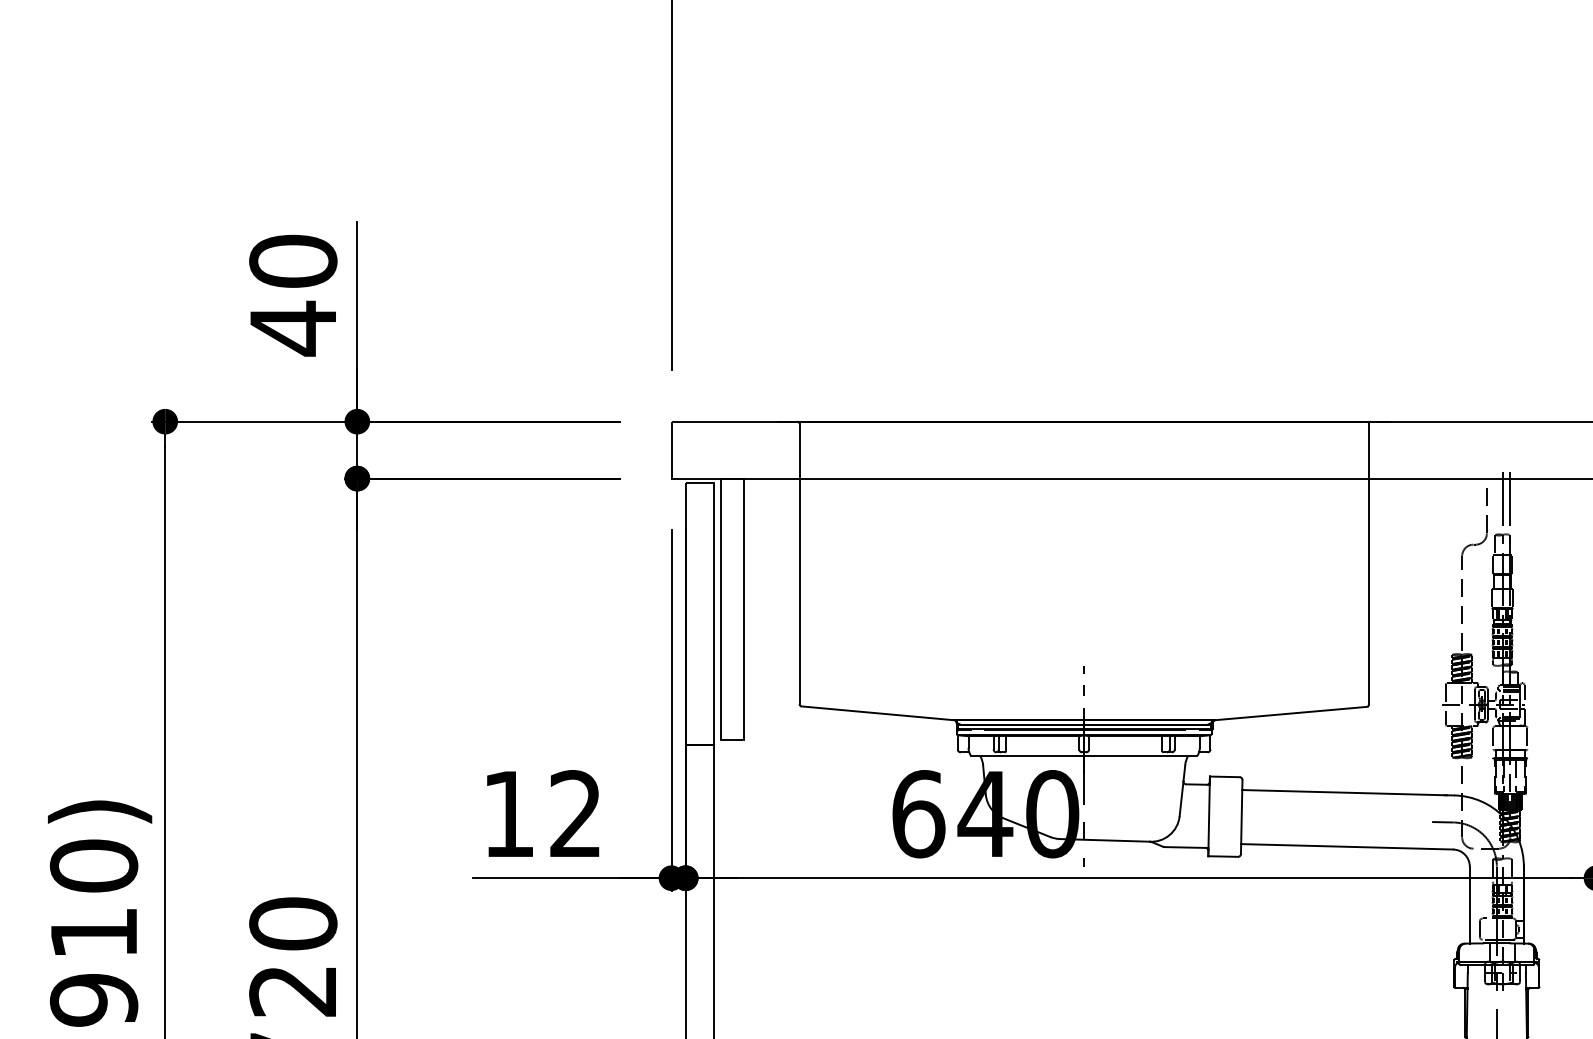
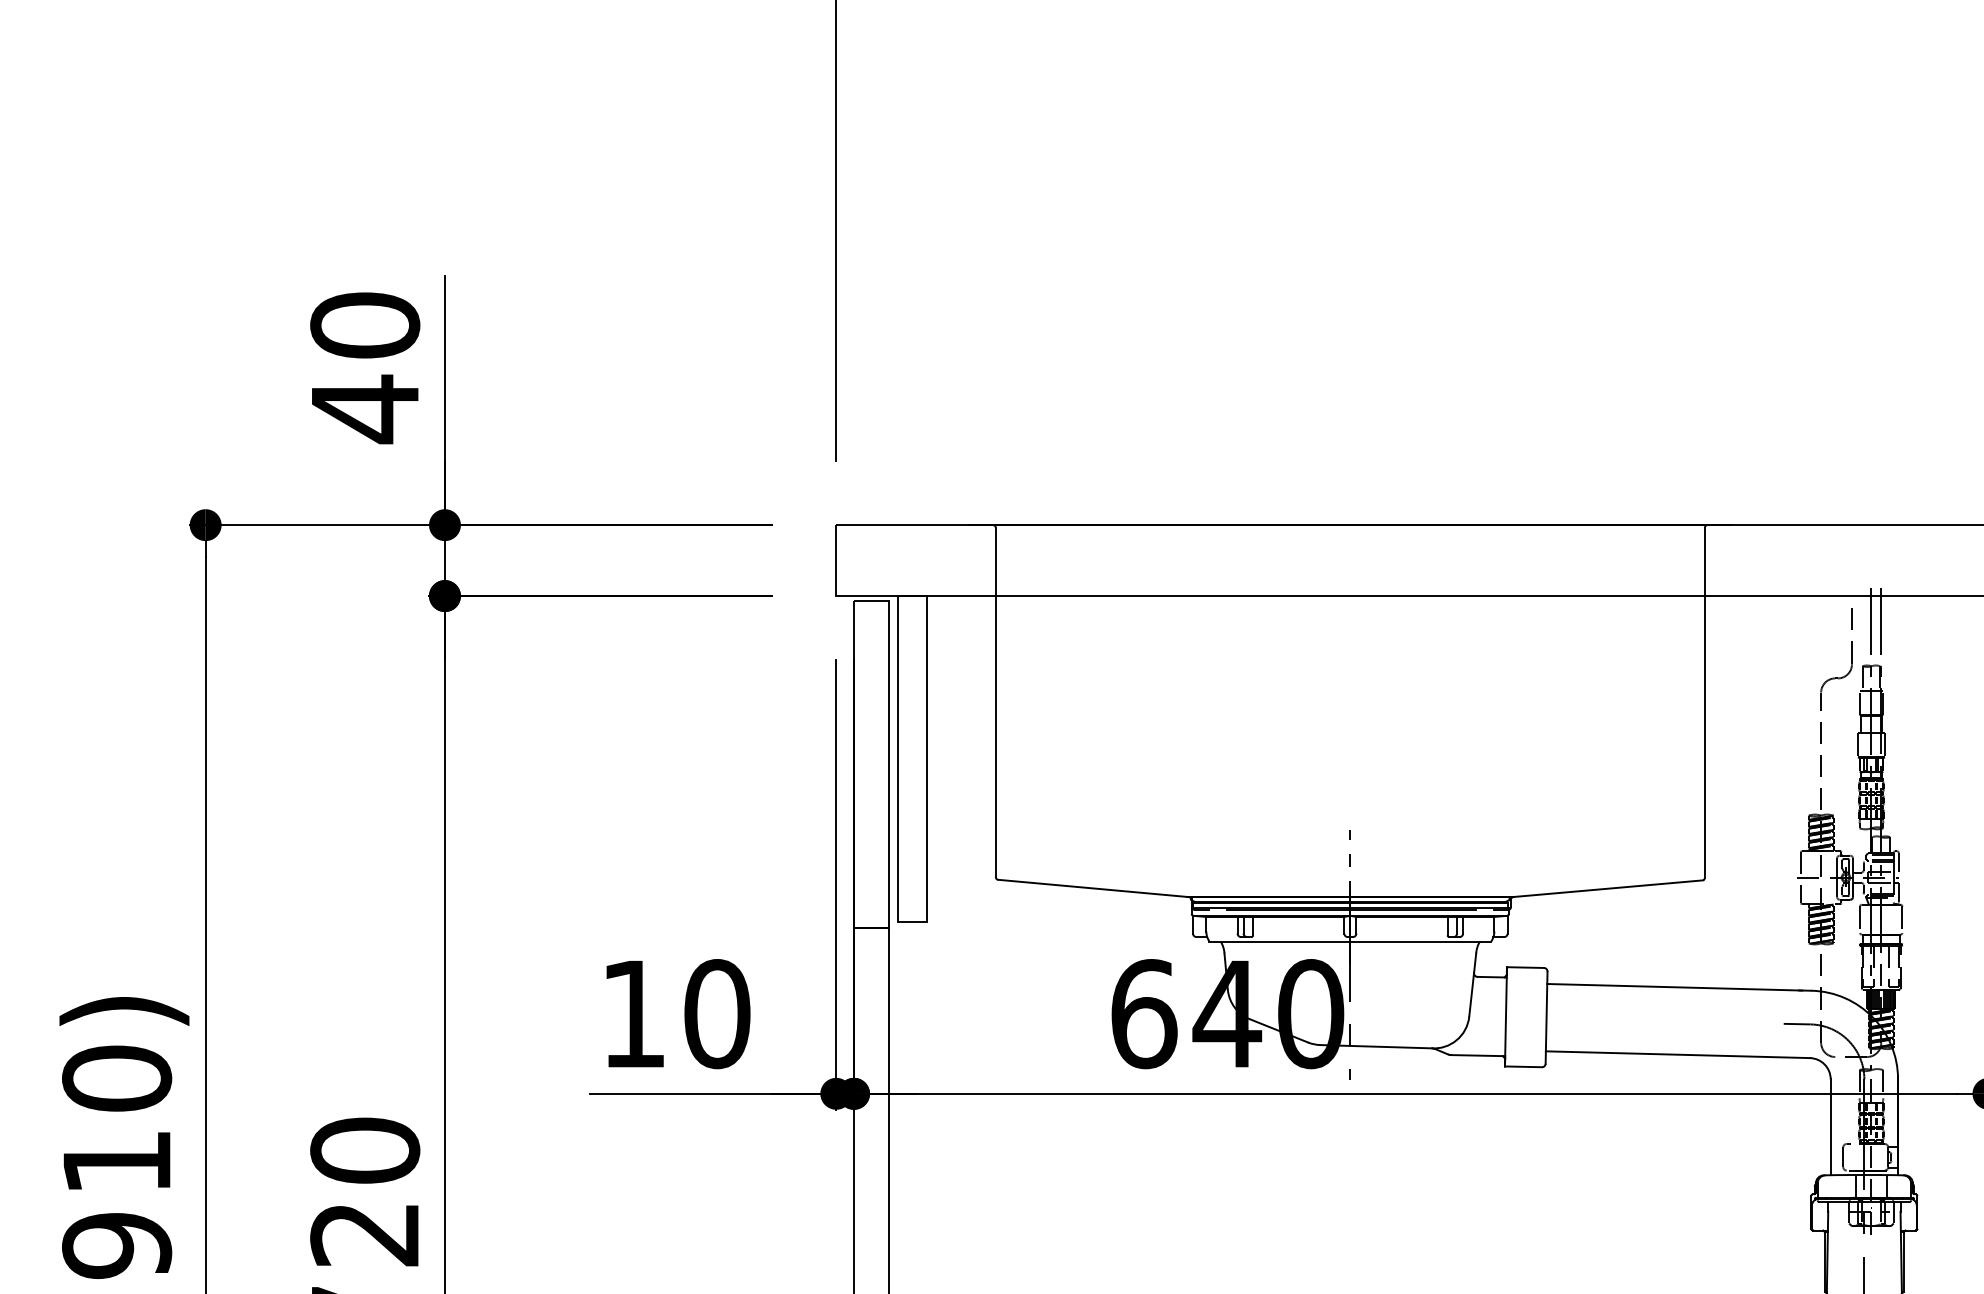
text: (576, 814) -> (717, 1014), 12 -> 10

